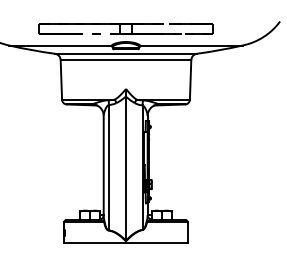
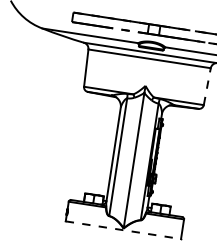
line: (190, 79) -> (207, 86), solid -> dashed
line: (126, 243) -> (123, 230), solid -> dashed

